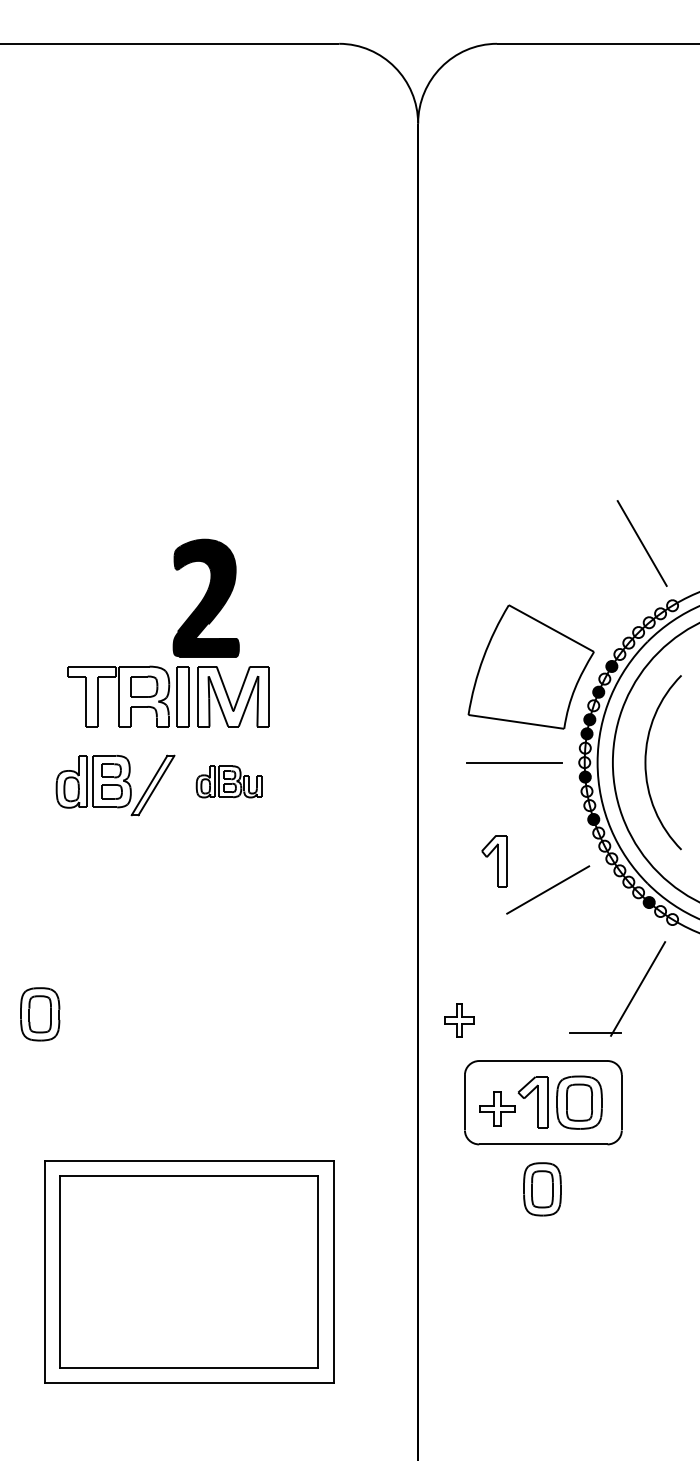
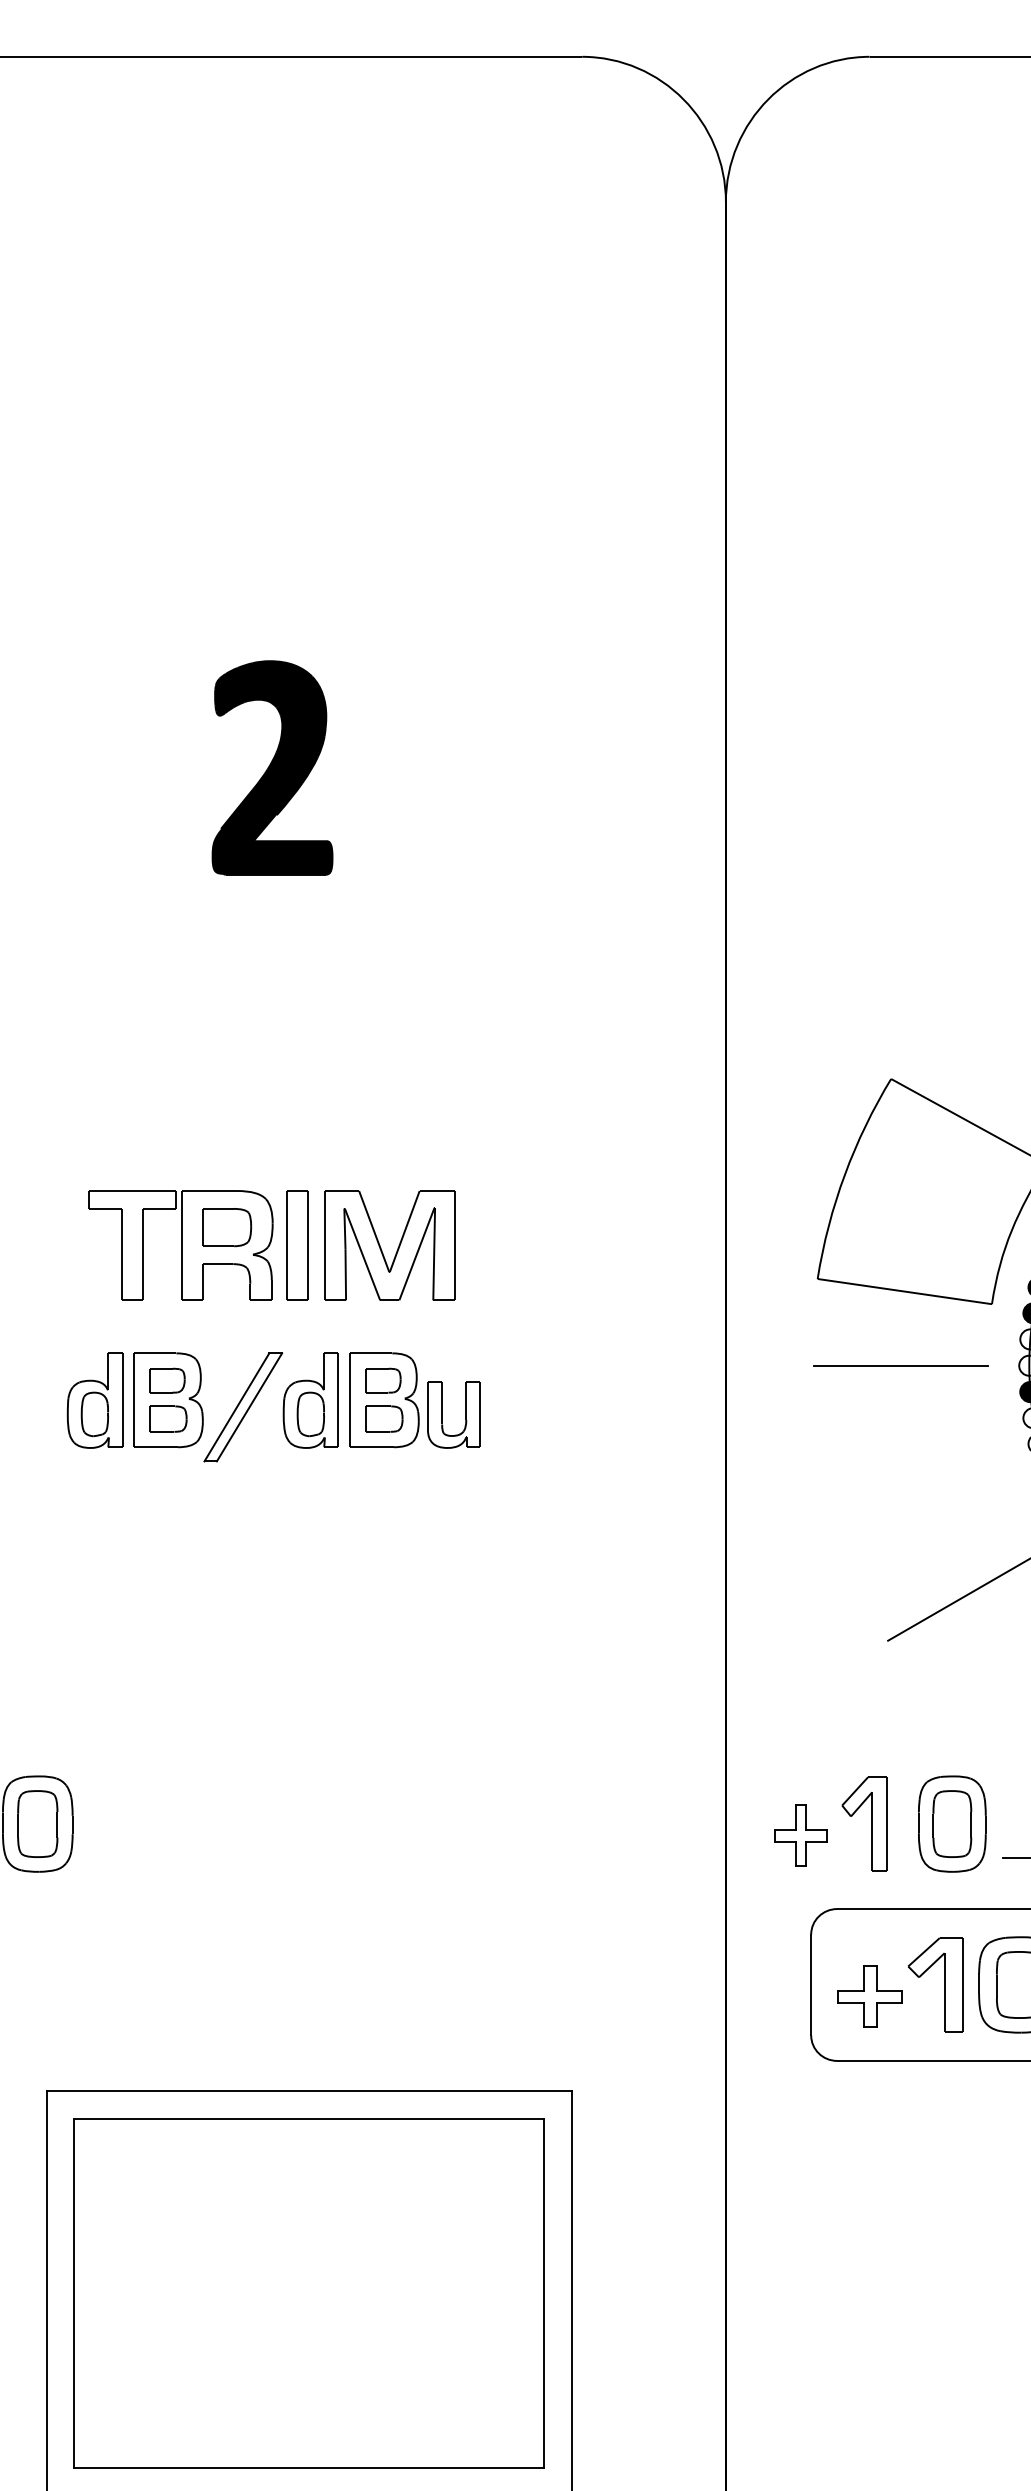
part: (205, 597) -> (271, 766), moved
part: (228, 781) -> (380, 1400), size x1.67
part: (494, 861) -> (864, 1824), moved
part: (542, 1189) -> (952, 1824), moved

